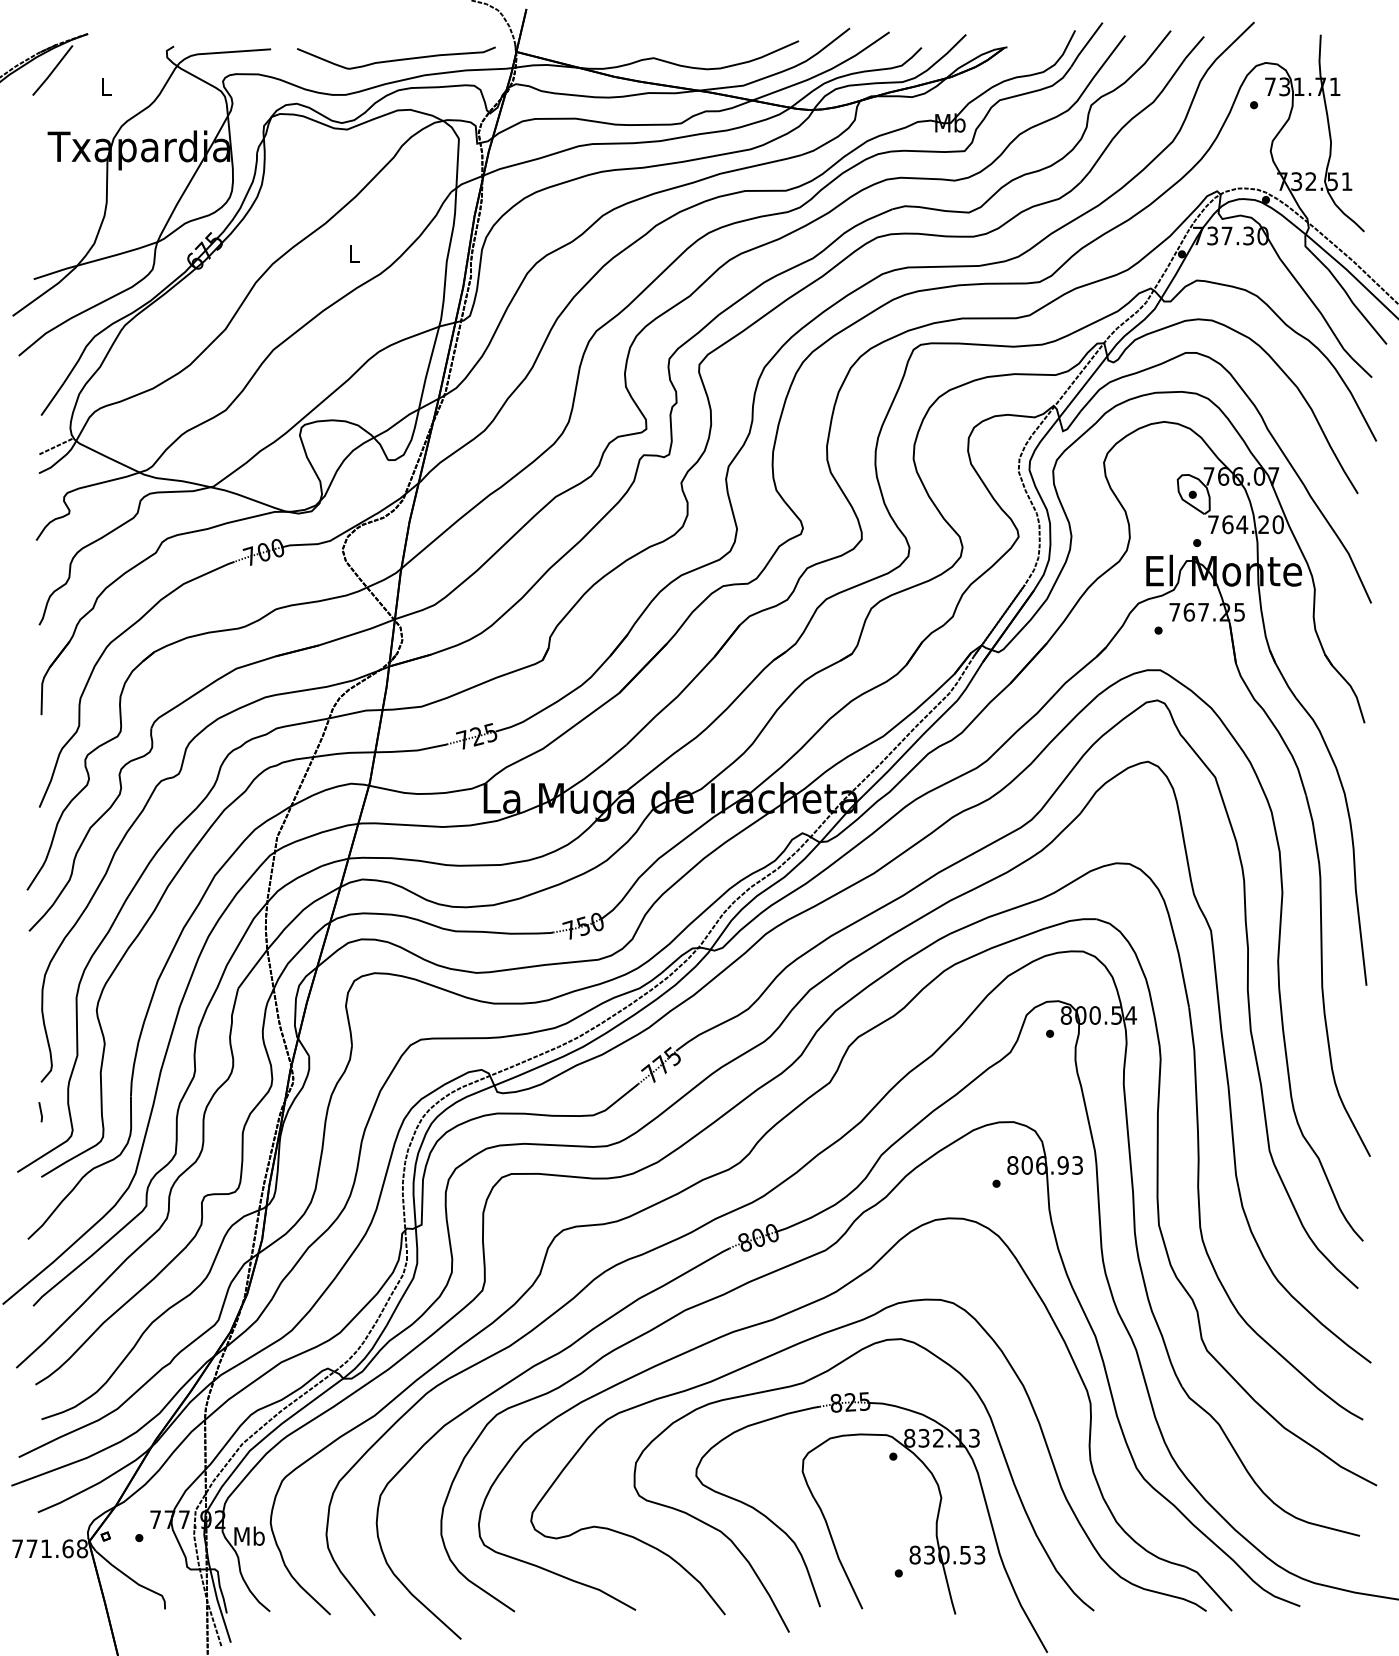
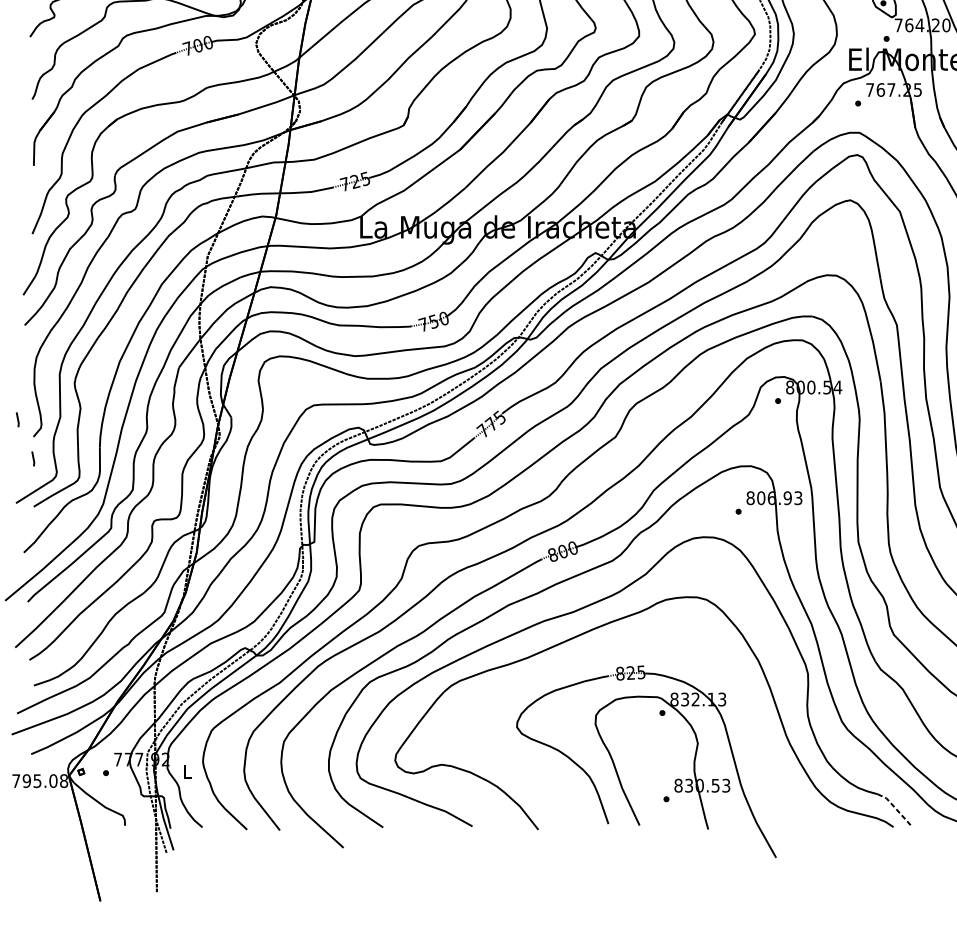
line: (19, 1059) -> (17, 420), added
curve: (810, 1380) -> (601, 656), removed
text: (249, 1535) -> (187, 771), Mb -> L
text: (49, 1548) -> (39, 780), 771.68 -> 795.08
line: (1209, 1586) -> (895, 808), solid -> dashed

